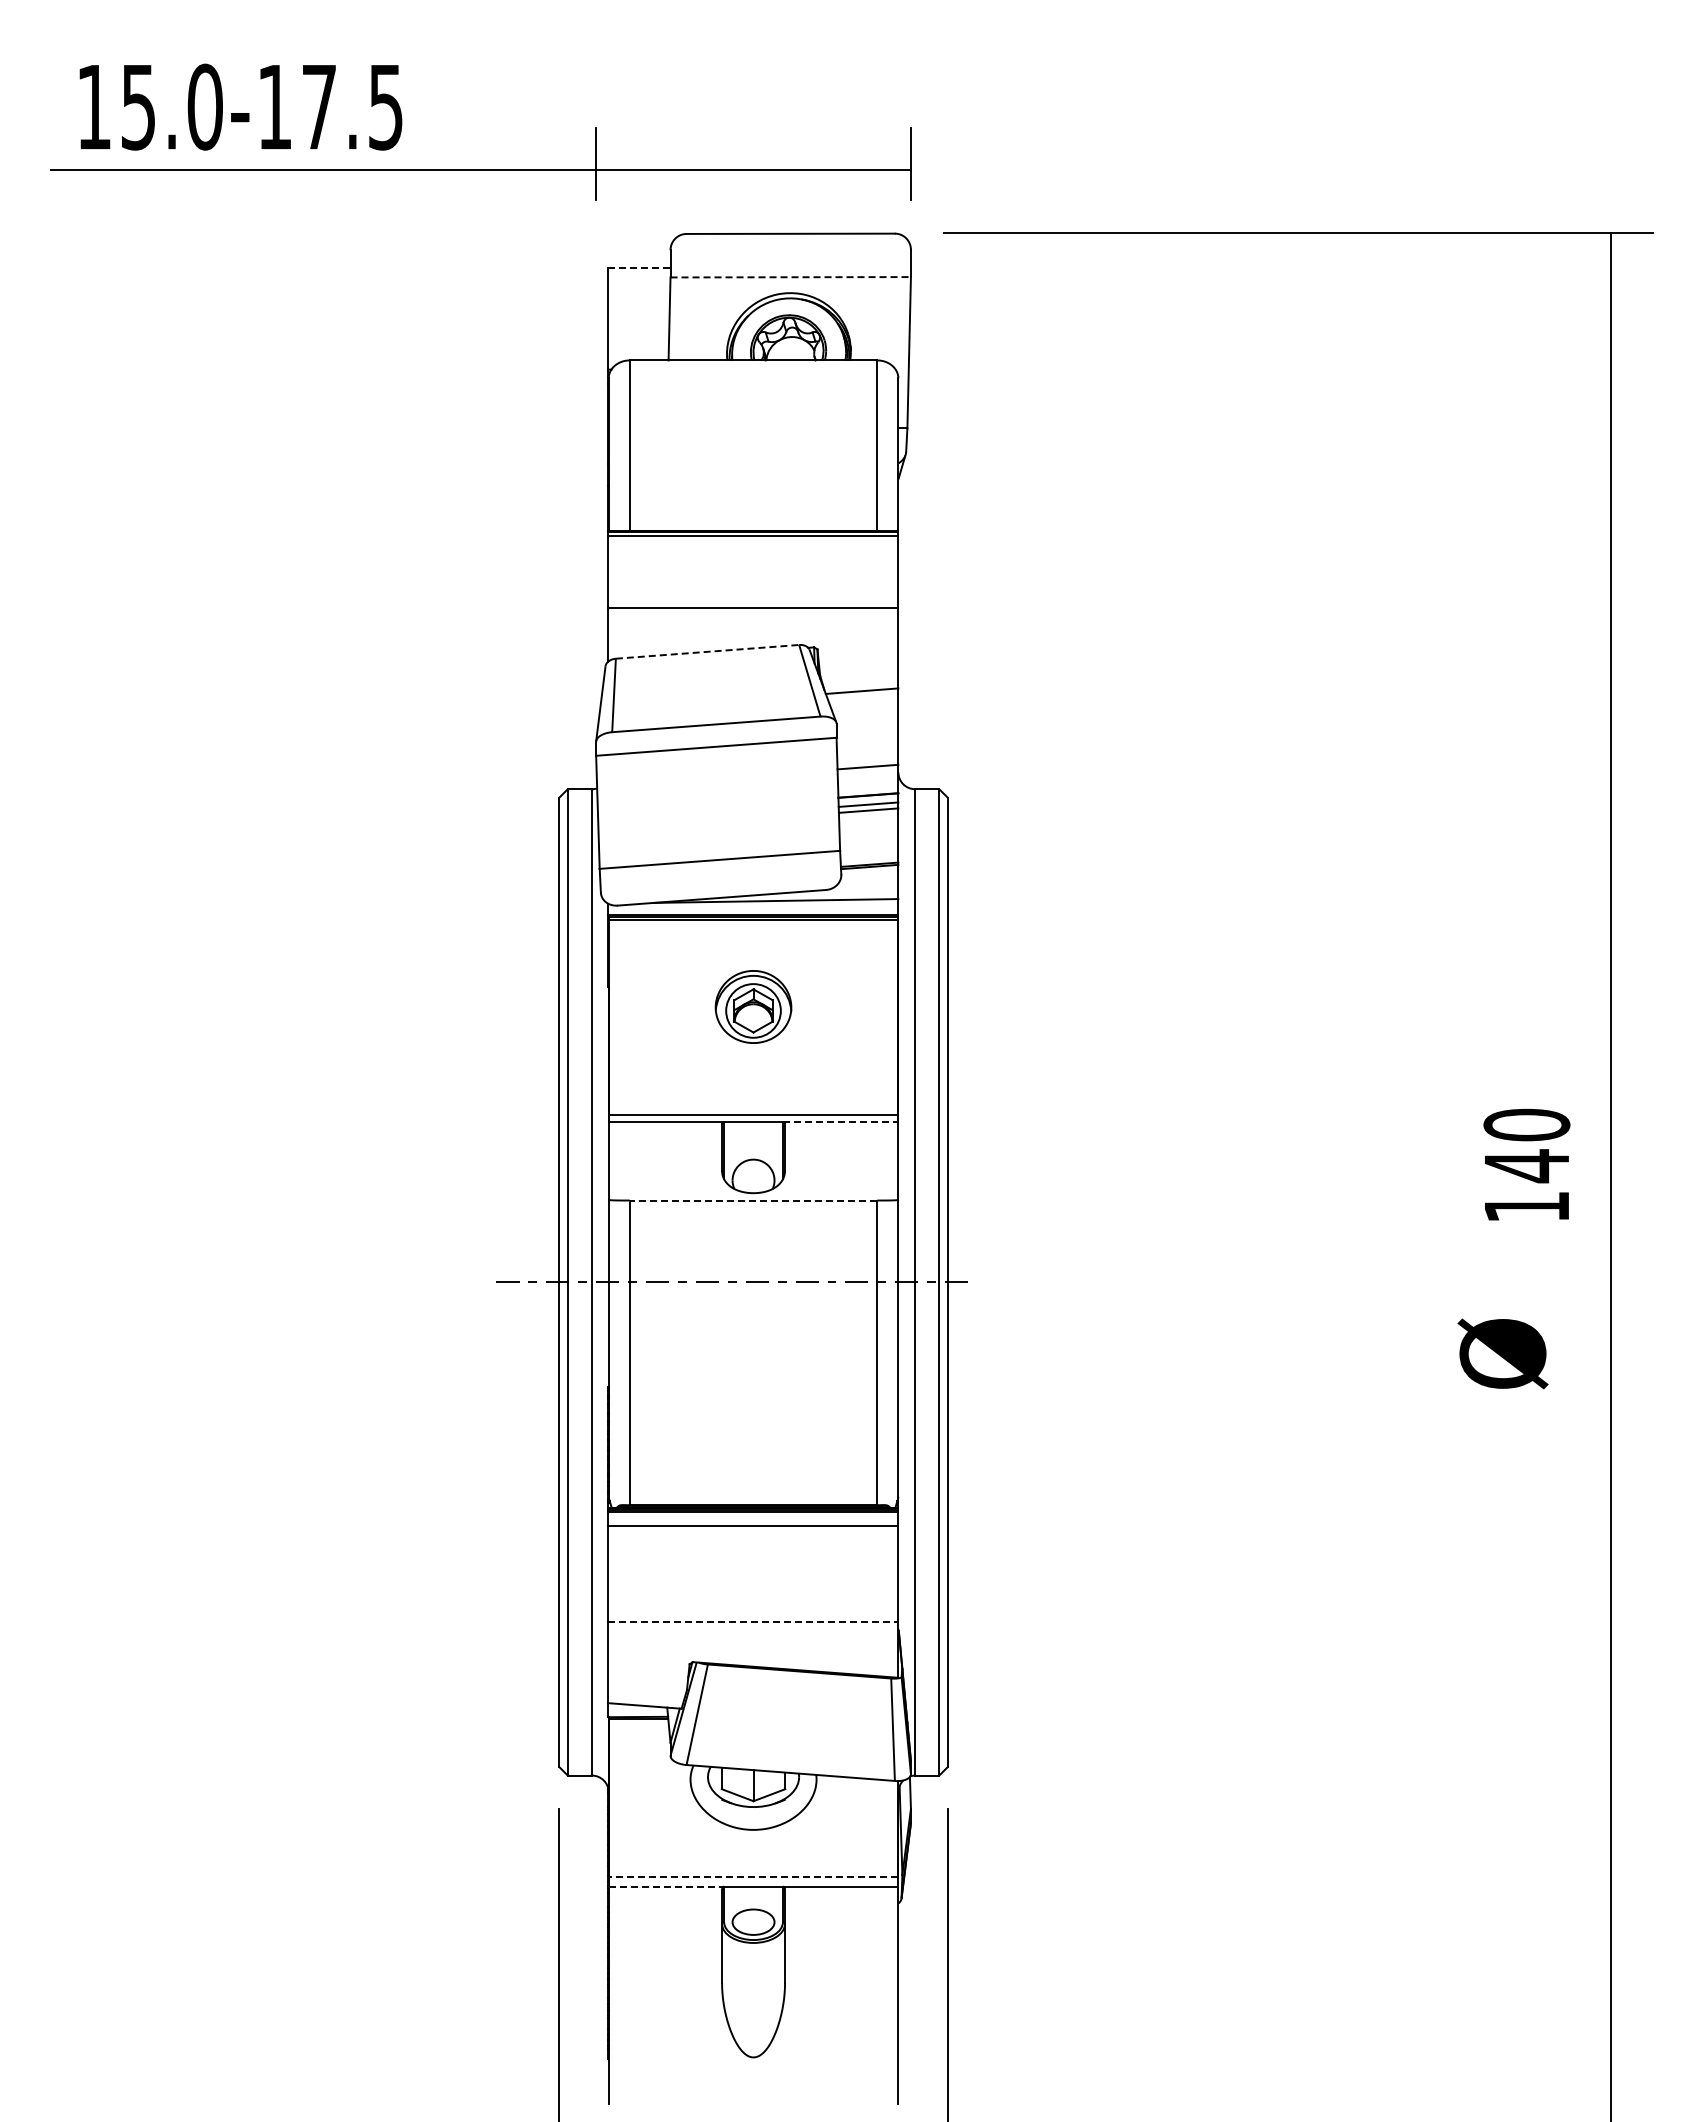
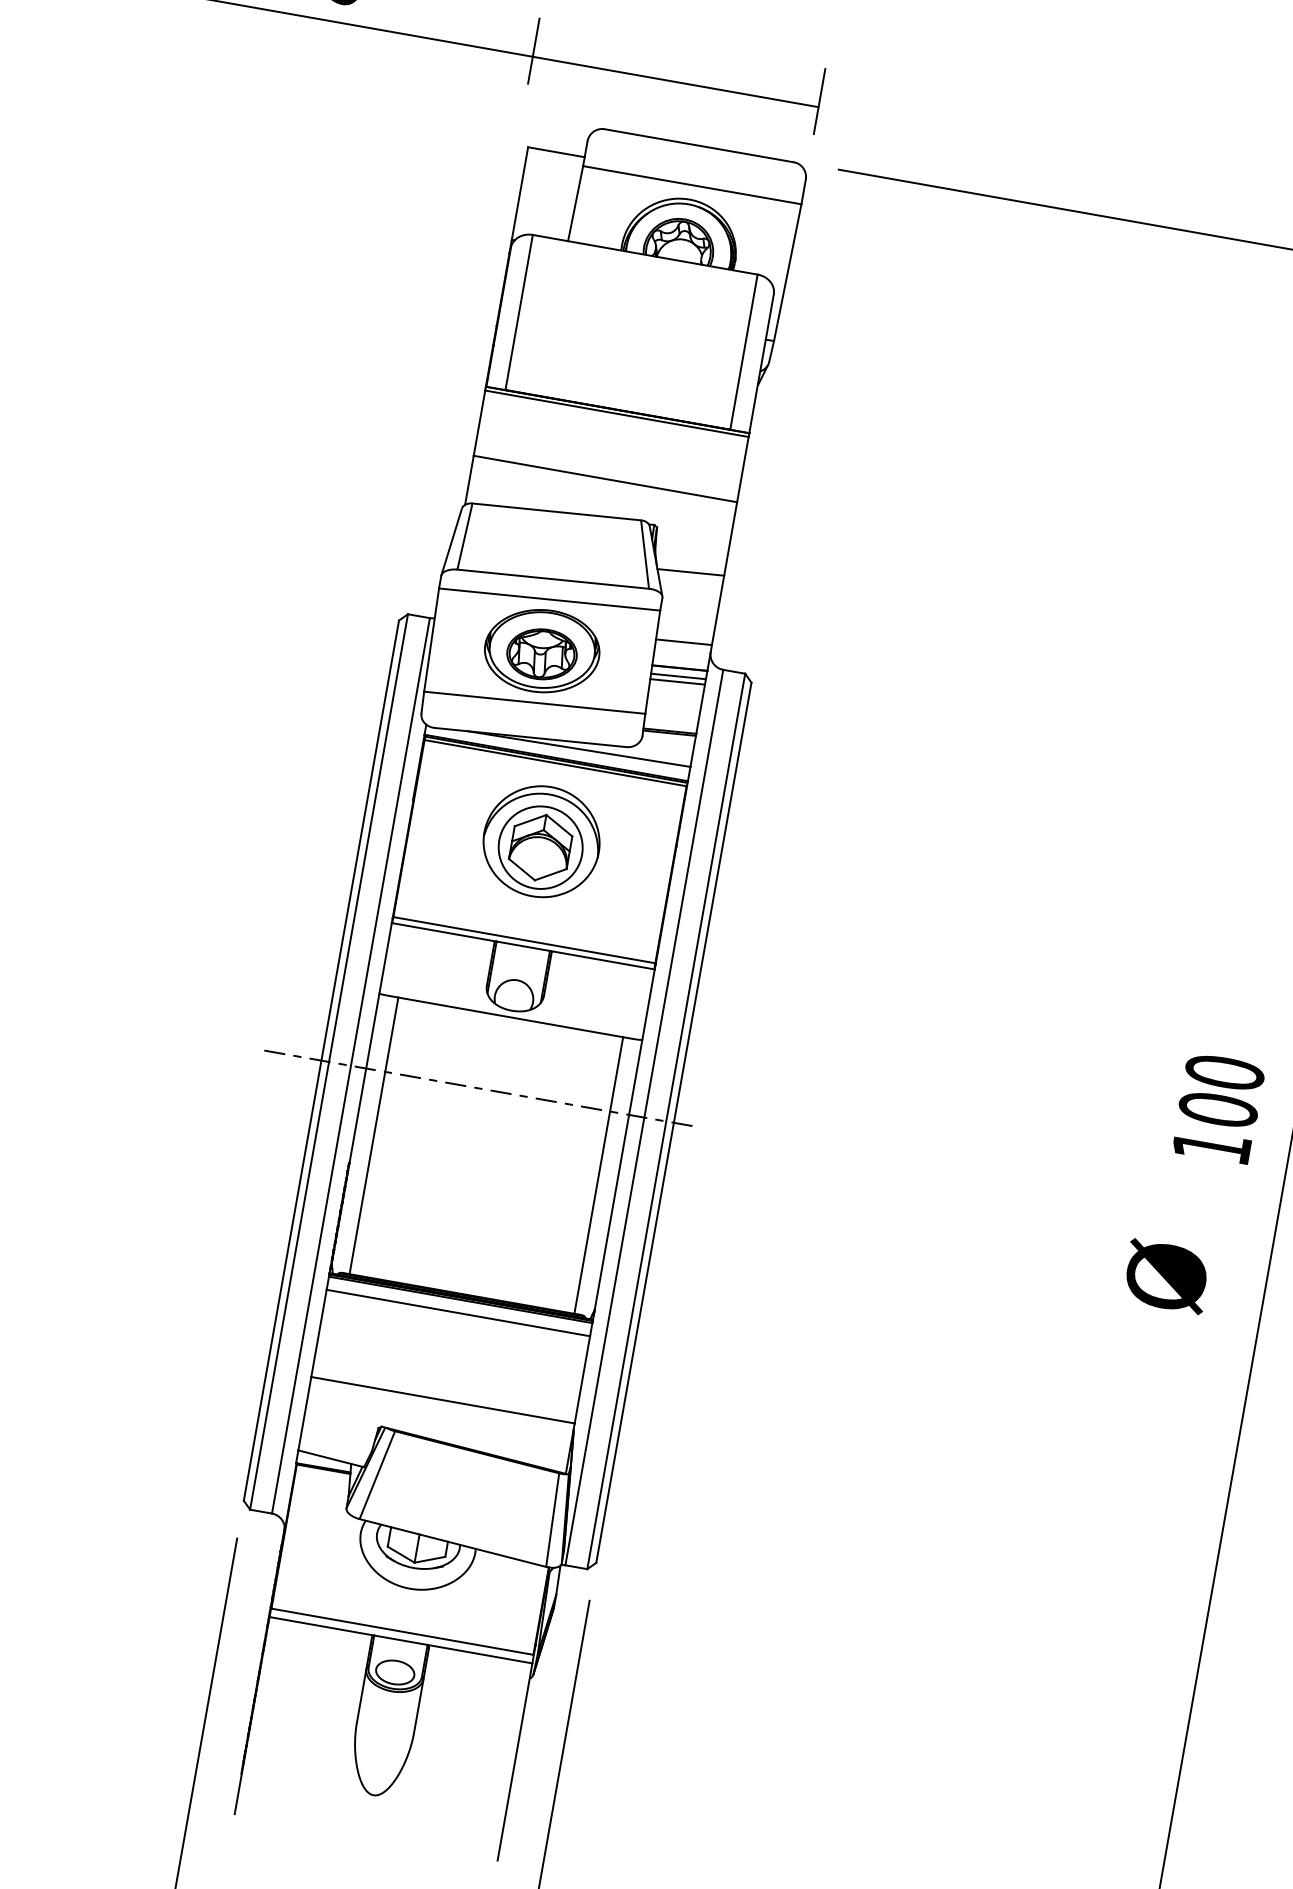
line: (639, 267) -> (556, 152), dashed -> solid
line: (791, 277) -> (692, 185), dashed -> solid
line: (707, 651) -> (556, 511), dashed -> solid
part: (717, 803) -> (541, 651), added
part: (753, 1006) -> (541, 841), size x1.67
line: (840, 1122) -> (602, 960), dashed -> solid
text: (1526, 1166) -> (1217, 1110), 140 -> 100
line: (753, 1200) -> (510, 1017), dashed -> solid
line: (753, 1622) -> (443, 1400), dashed -> solid
line: (753, 1877) -> (402, 1631), dashed -> solid
line: (666, 1886) -> (321, 1626), dashed -> solid

